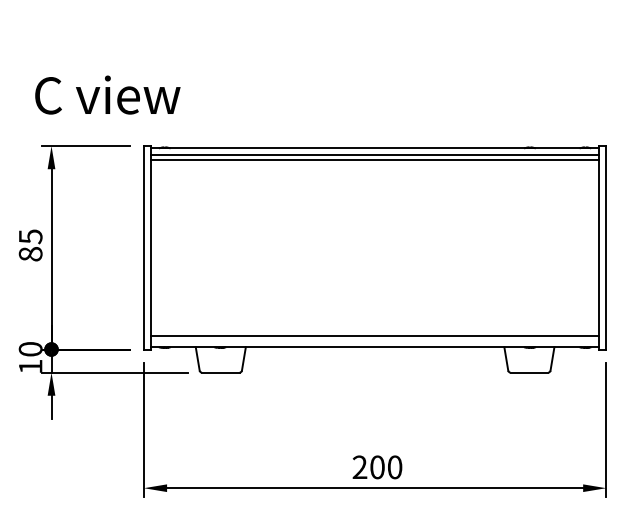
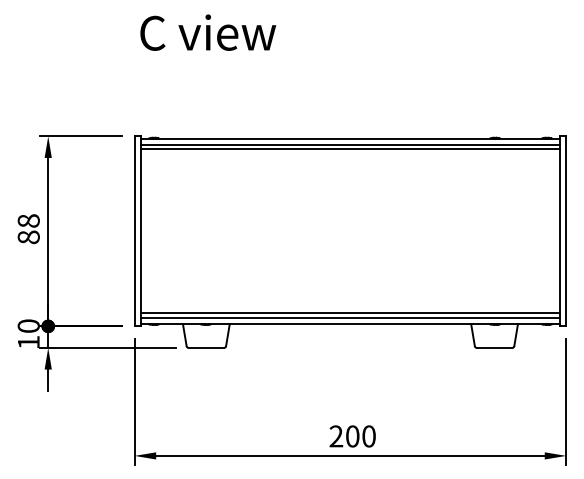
text: (107, 94) -> (207, 32), moved
text: (30, 236) -> (28, 220), 85 -> 88
line: (374, 340) -> (349, 317), added

